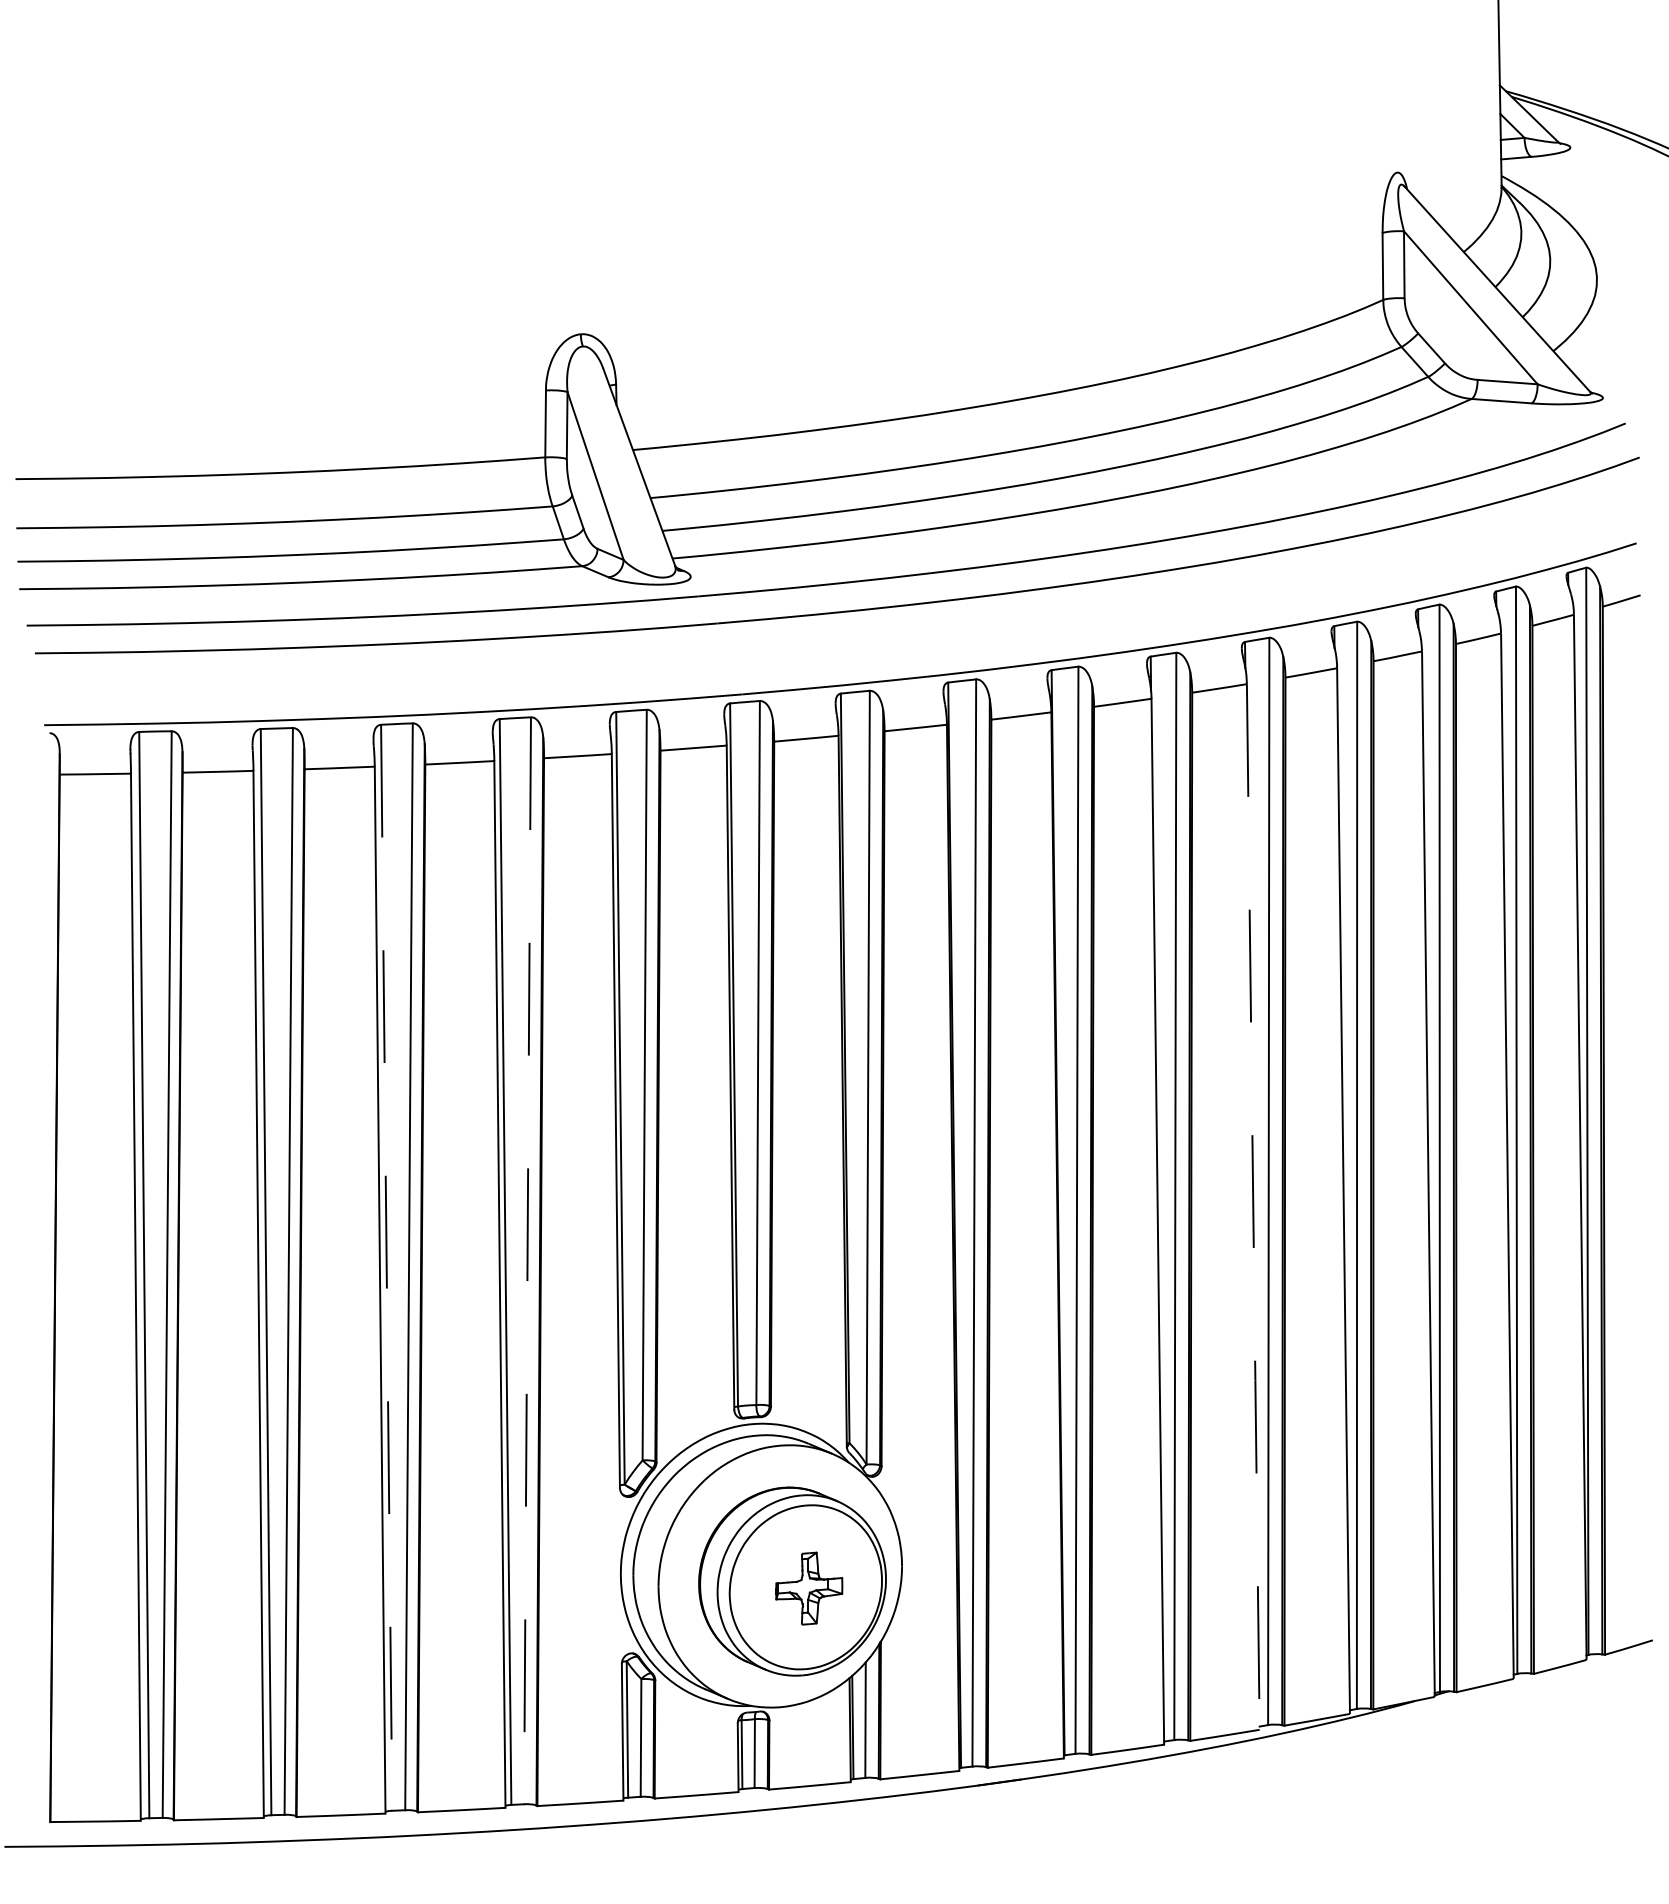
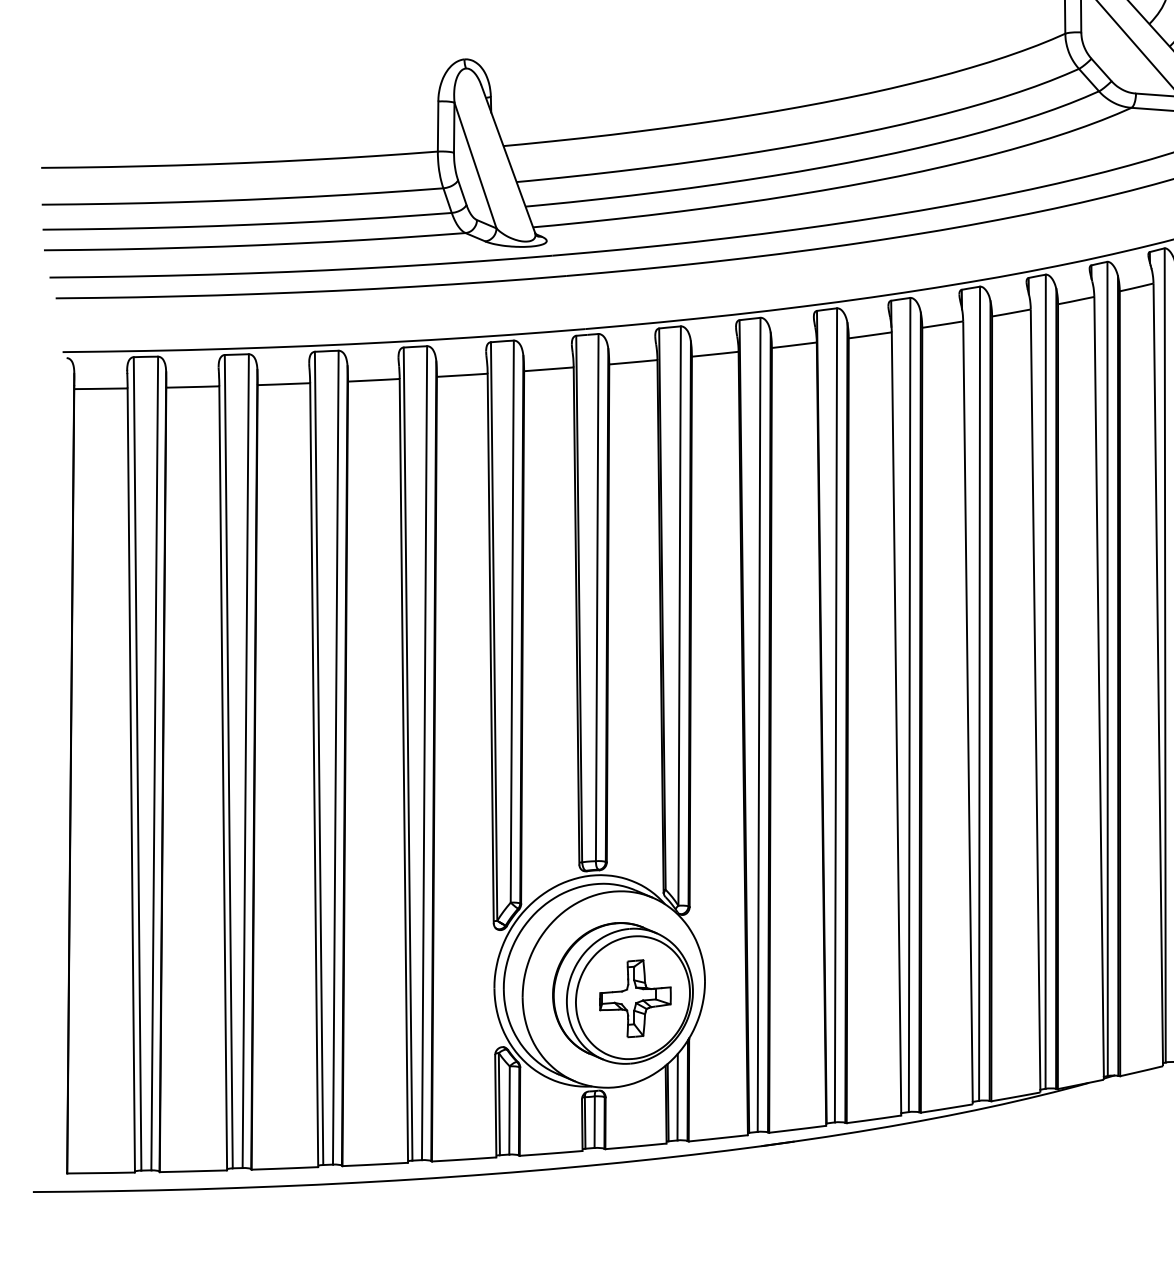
line: (1253, 1207) -> (968, 713), dashed -> solid
line: (527, 1261) -> (424, 753), dashed -> solid
line: (386, 1268) -> (318, 758), dashed -> solid
part: (809, 1588) -> (635, 998), size x1.43

